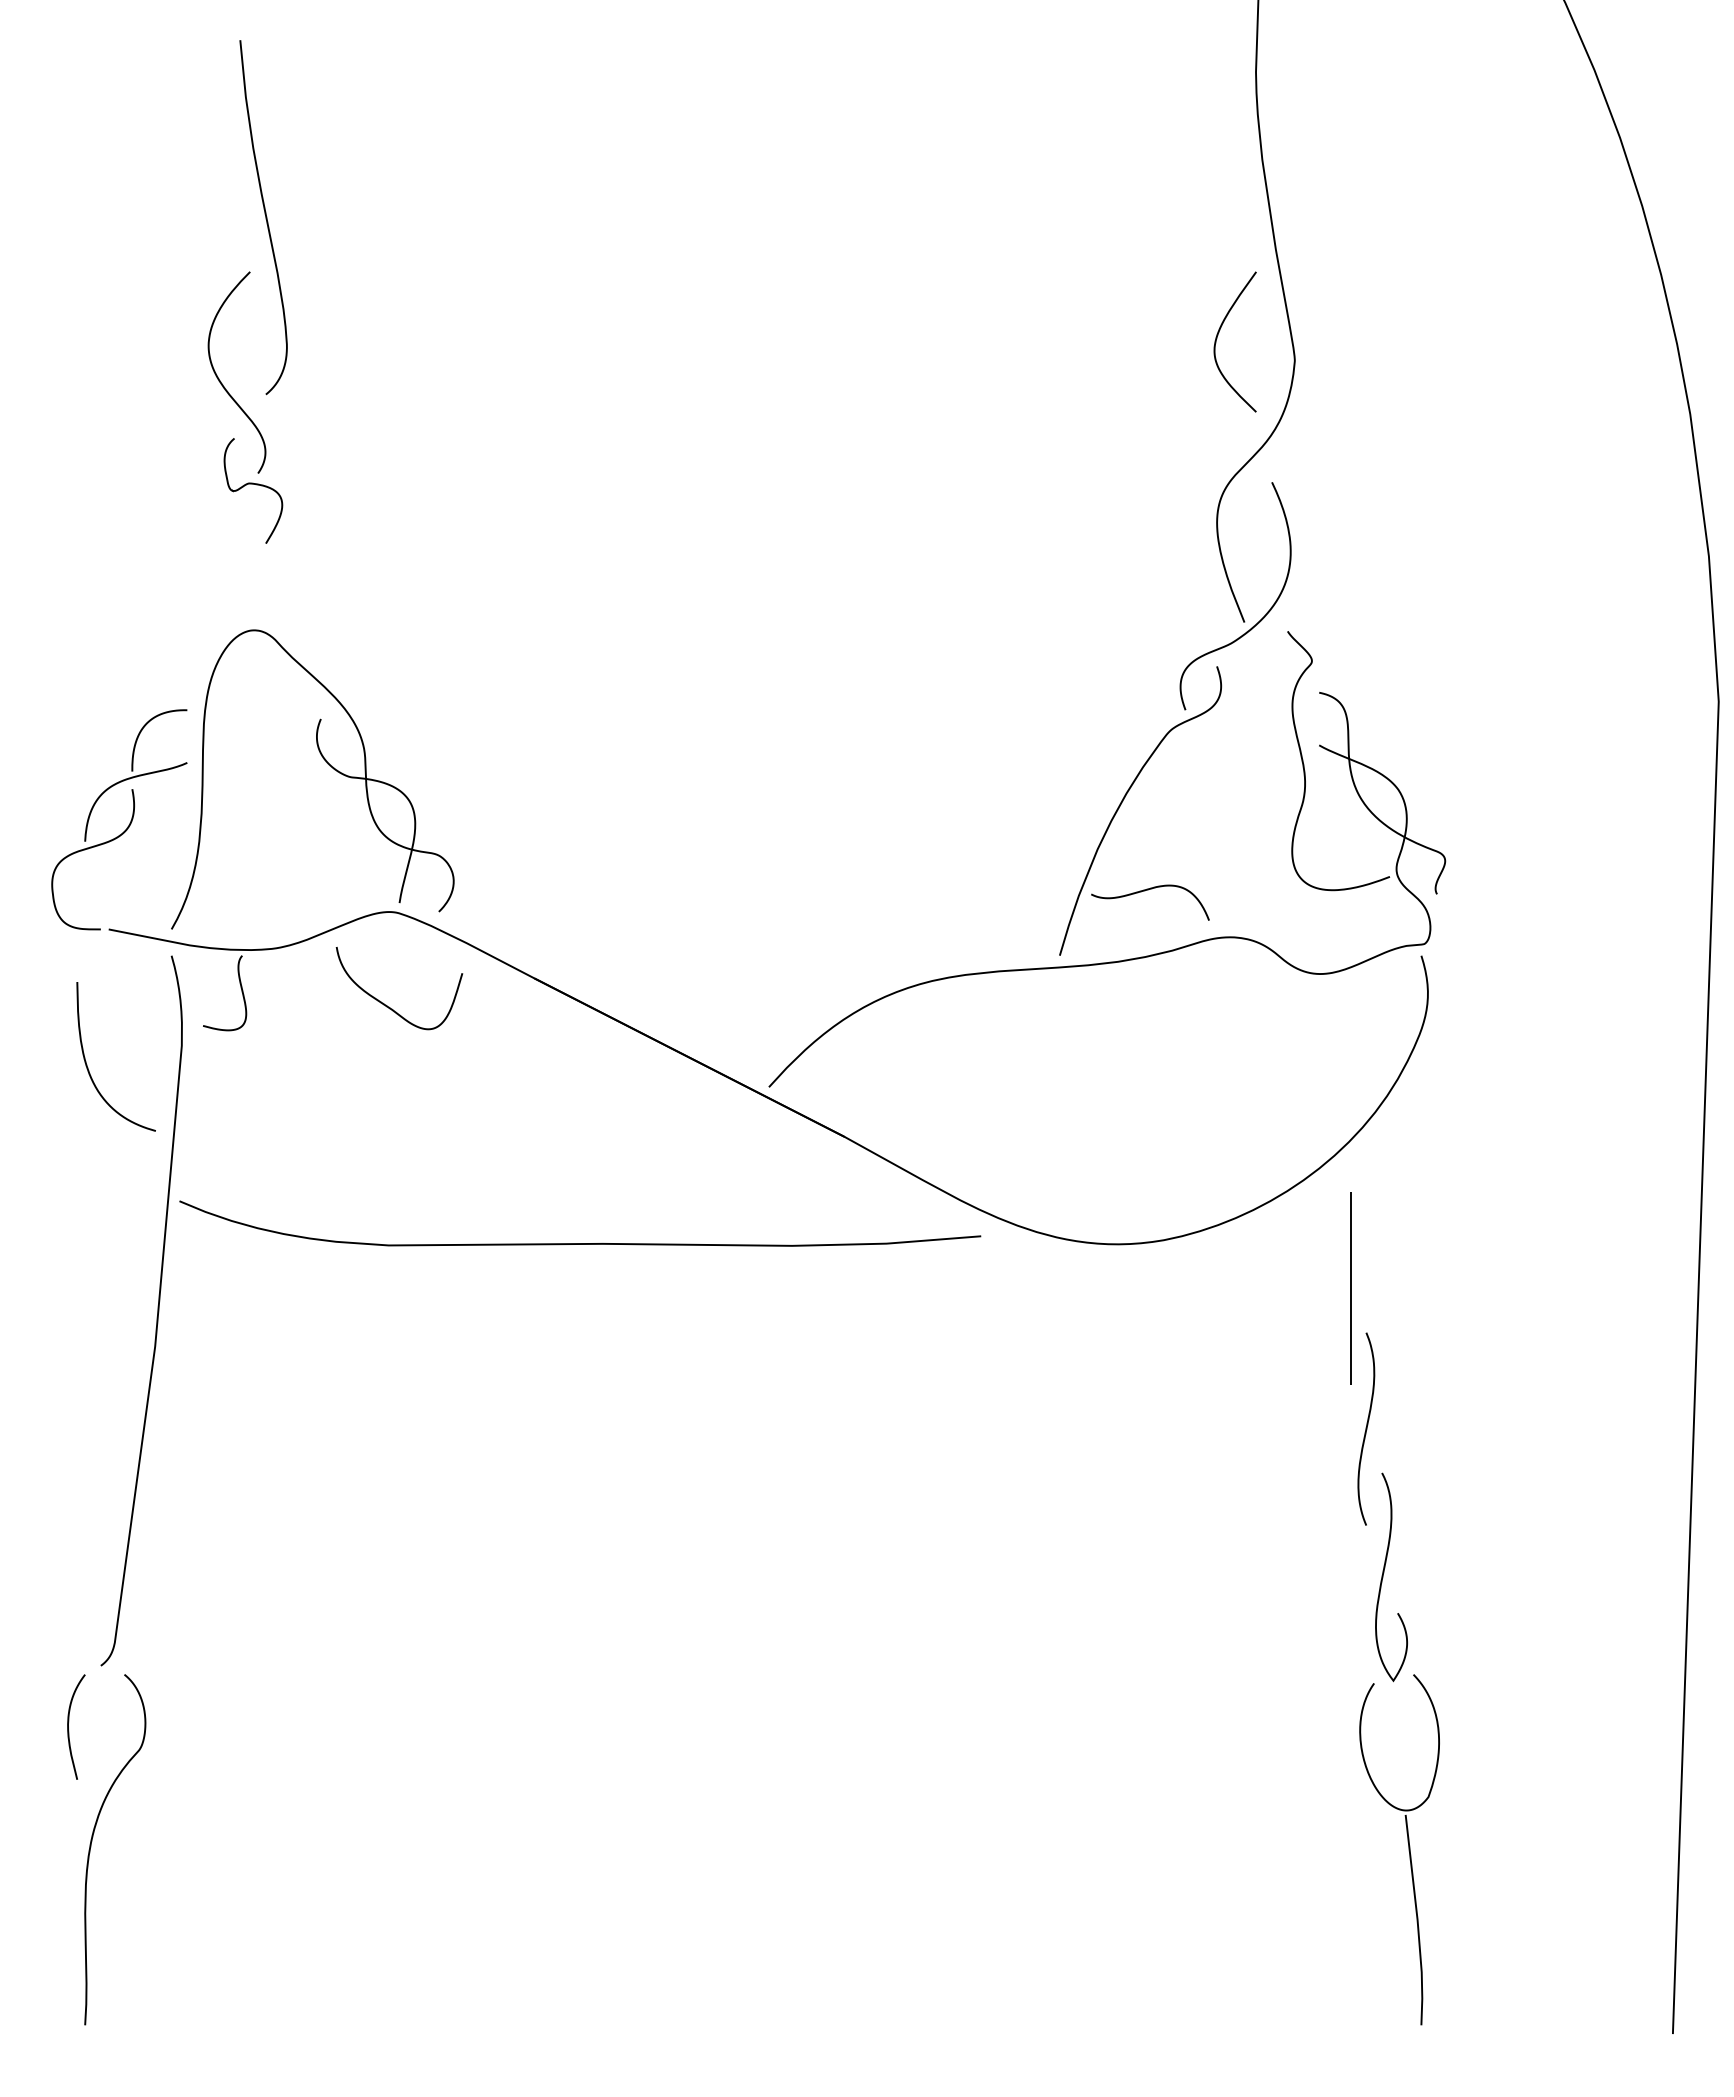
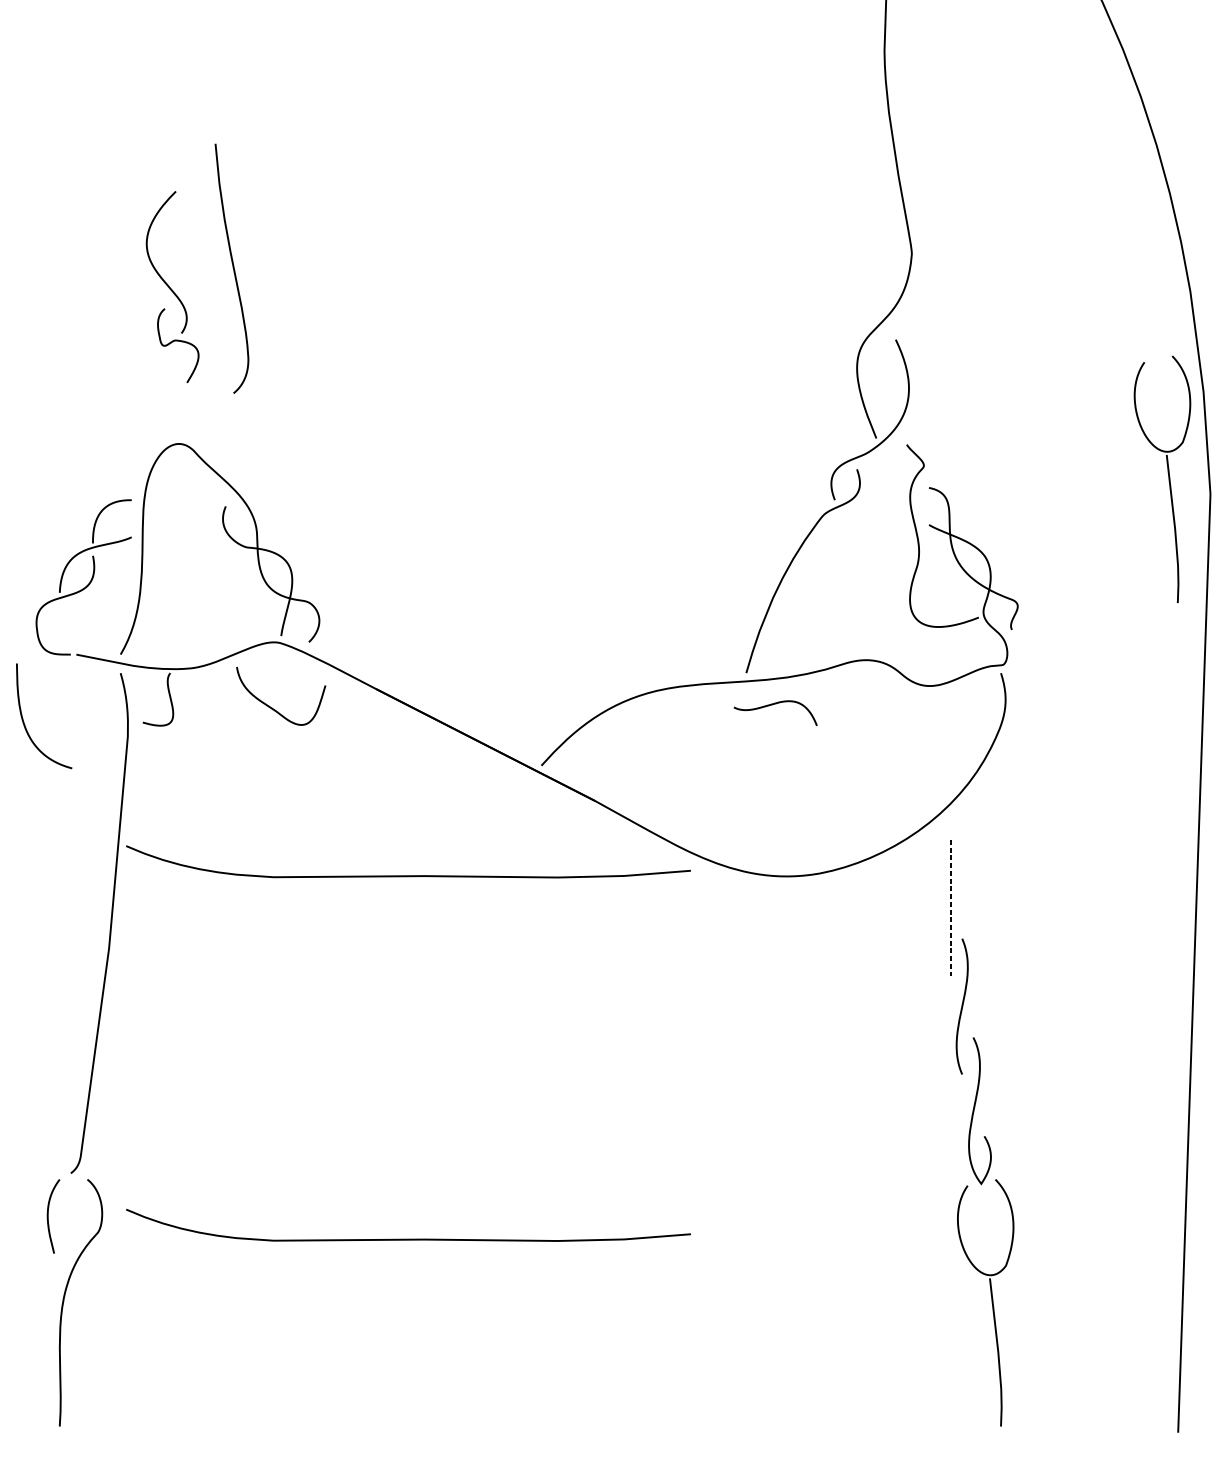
curve: (265, 217) -> (233, 268), moved
curve: (1218, 335) -> (858, 236), removed
part: (1659, 680) -> (1168, 479), added
curve: (1145, 891) -> (772, 705), moved
curve: (87, 1064) -> (24, 721), moved
line: (1350, 1289) -> (951, 908), solid -> dashed
curve: (580, 1759) -> (408, 1239), added

